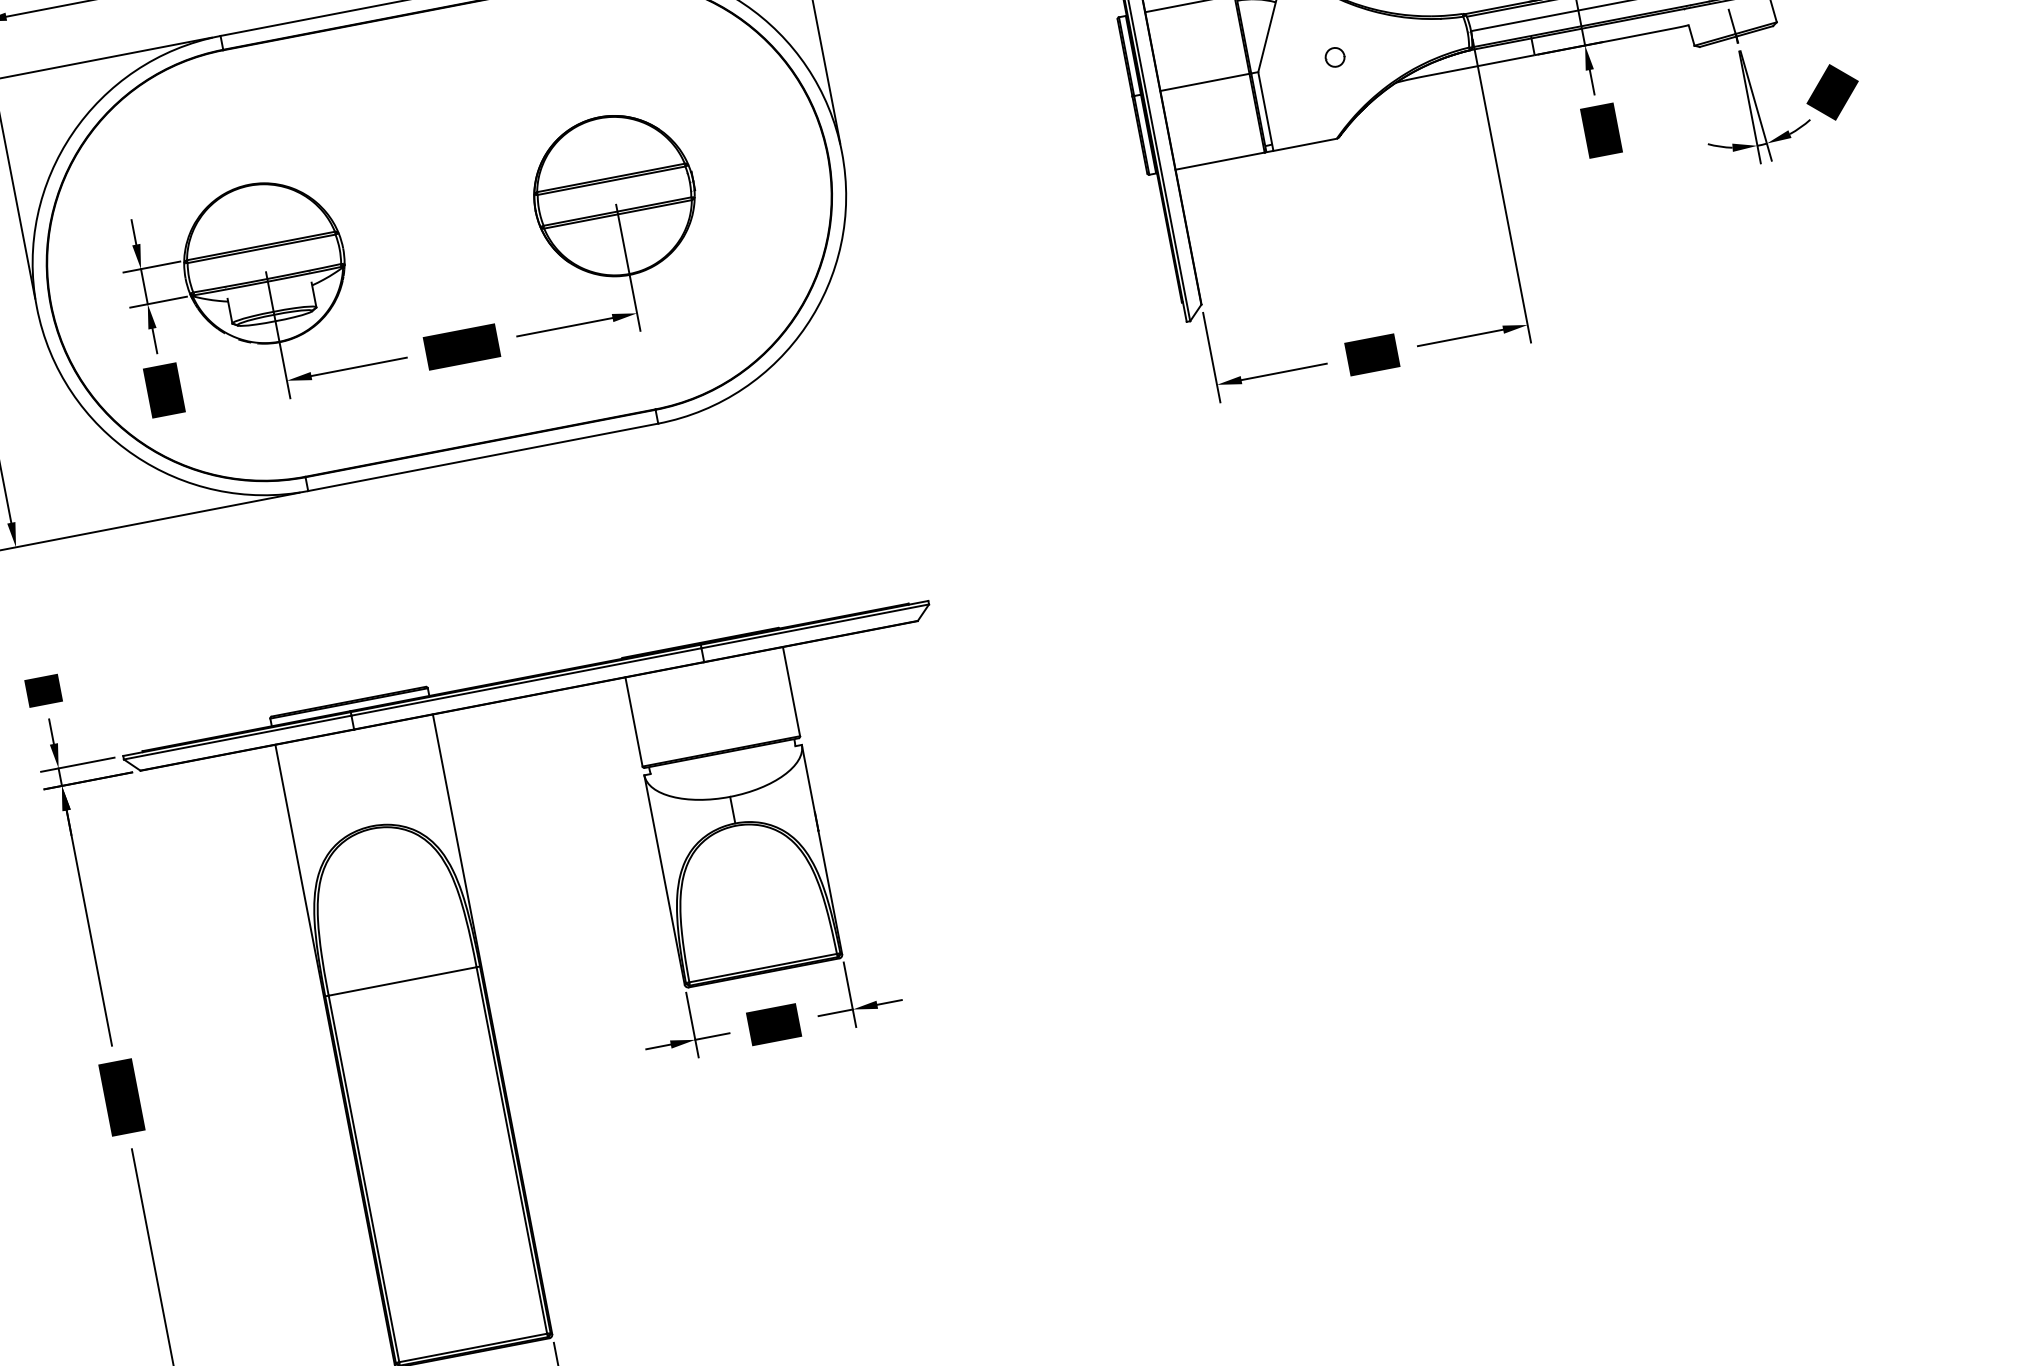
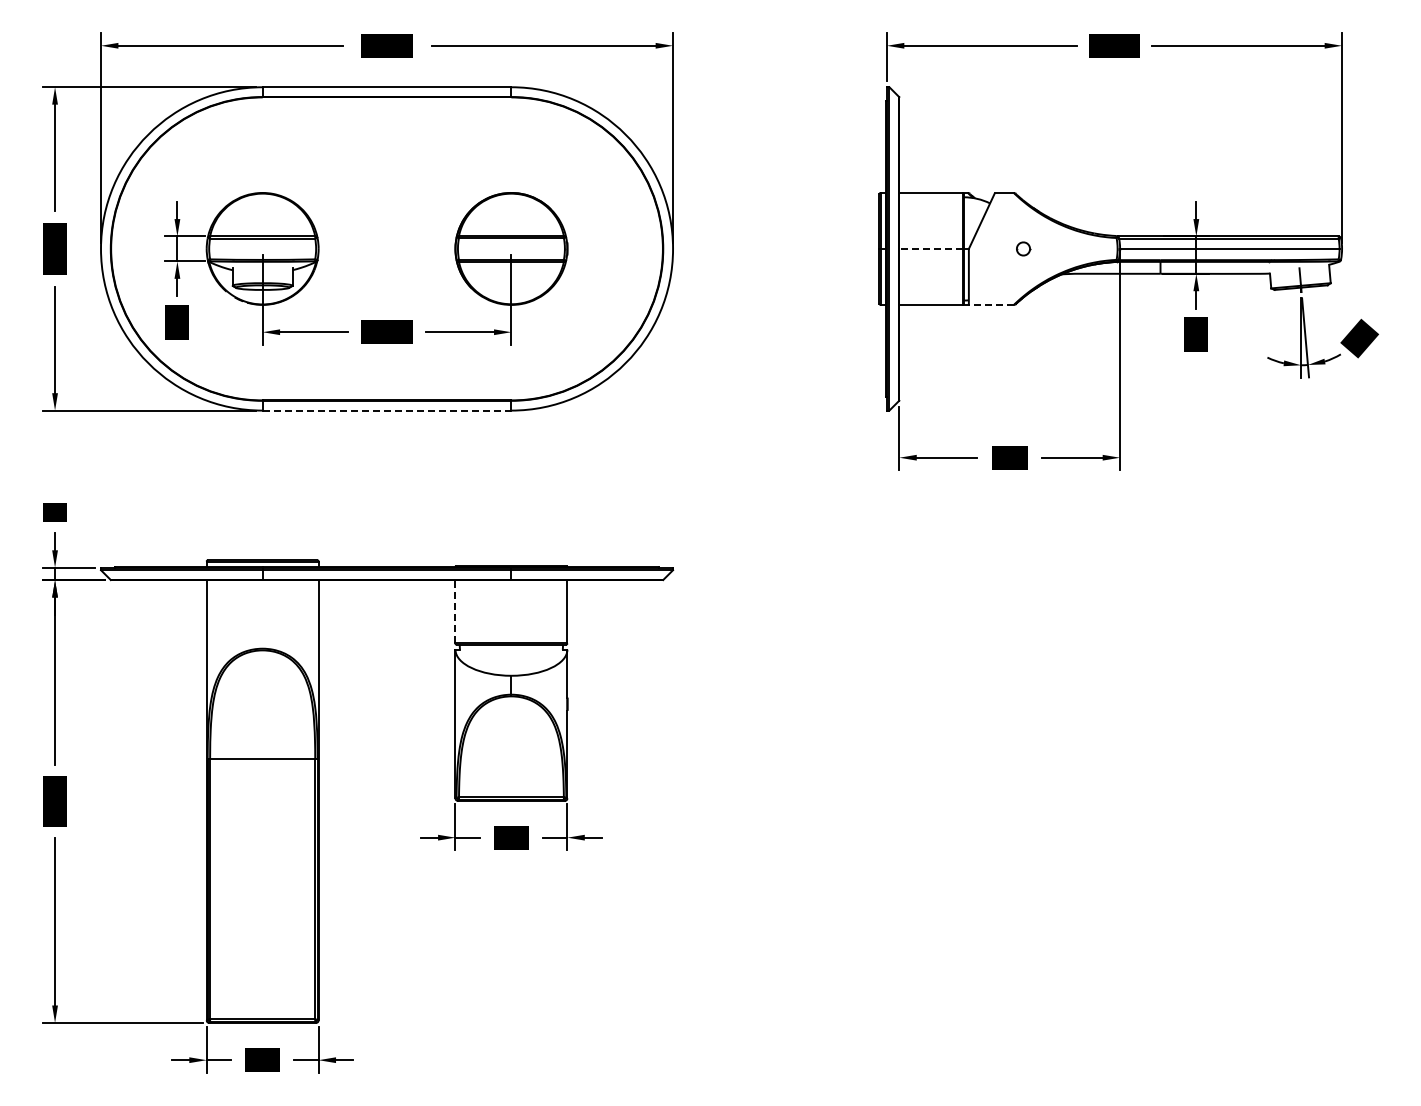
line: (1205, 81) -> (931, 248), solid -> dashed
line: (1305, 144) -> (991, 304), solid -> dashed
line: (483, 457) -> (387, 410), solid -> dashed
line: (634, 721) -> (455, 611), solid -> dashed

